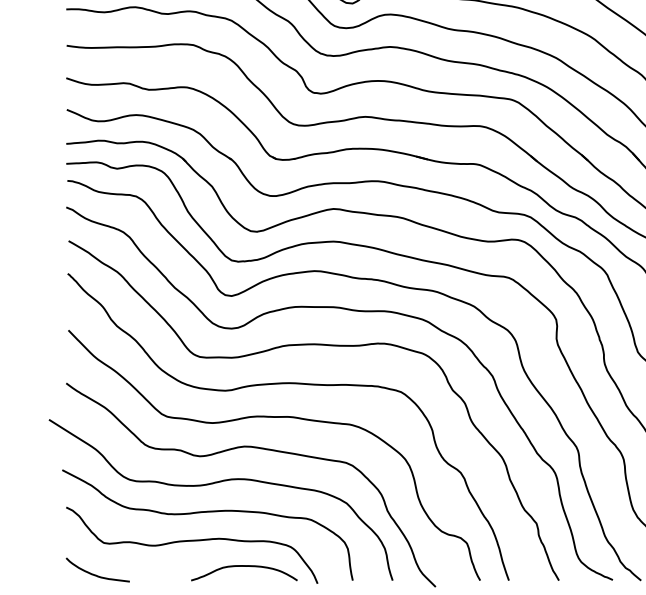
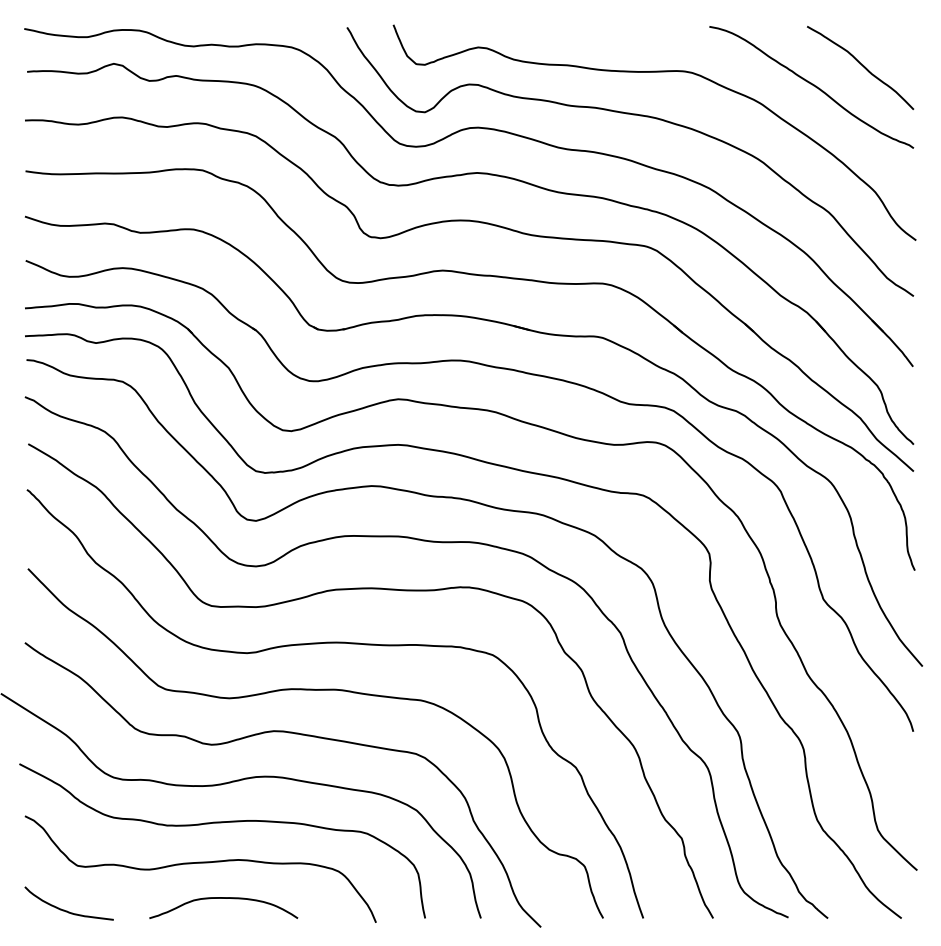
curve: (244, 566) -> (223, 898), moved

